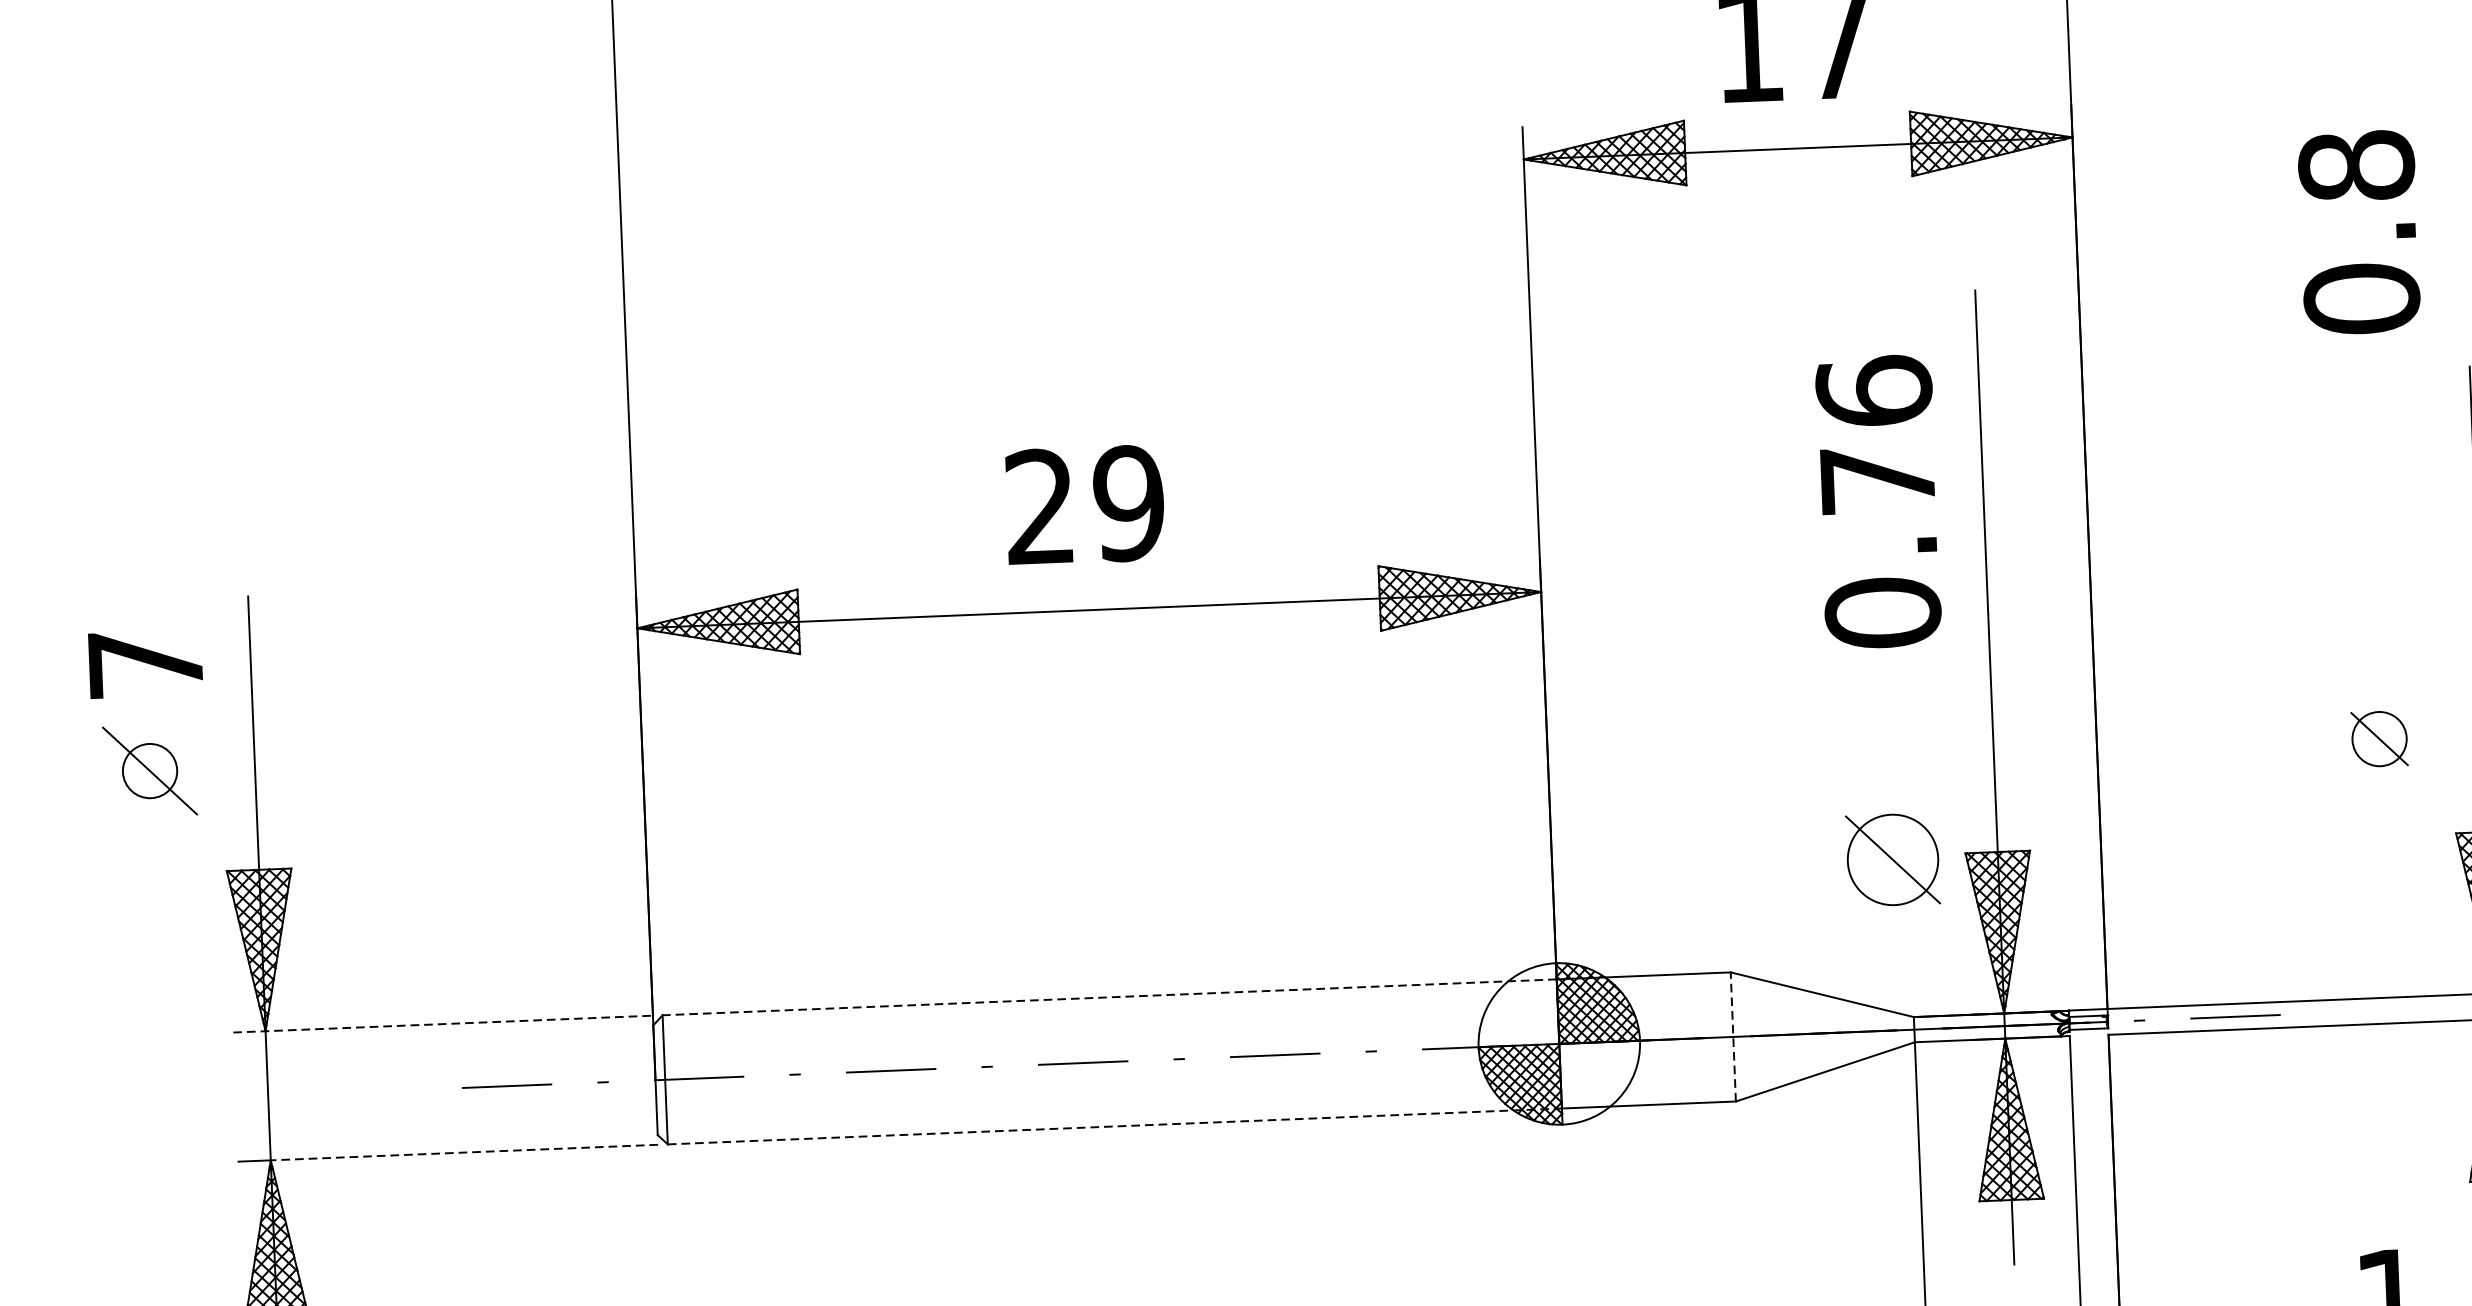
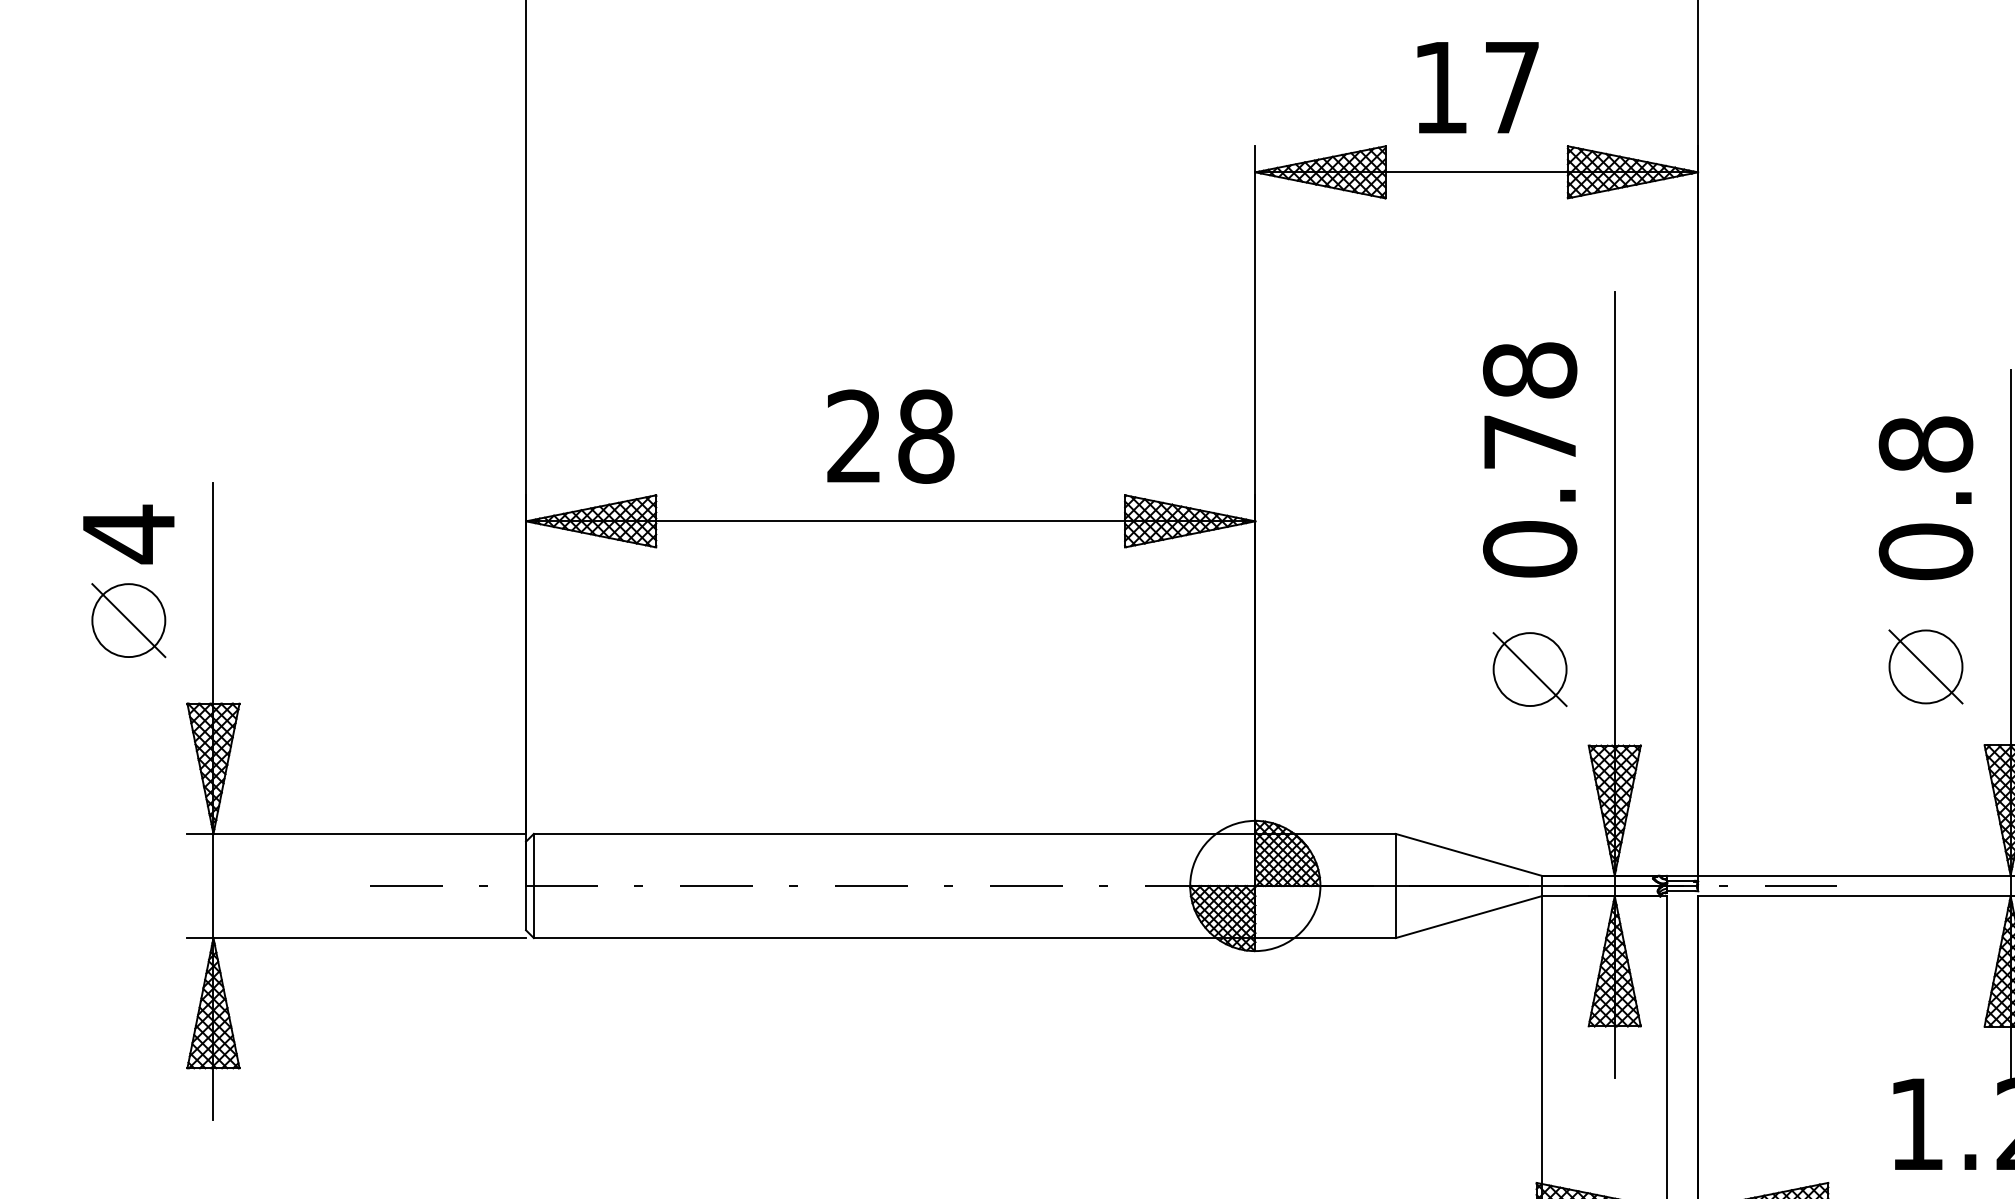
text: (2358, 232) -> (1925, 498), moved
text: (1873, 390) -> (1529, 369), 0.76 -> 0.78
text: (1128, 503) -> (925, 436), 29 -> 28
text: (145, 664) -> (128, 534), 7 -> 4
part: (2378, 738) -> (1925, 666), size x1.67
circle: (149, 770) -> (128, 620), size x1.67
part: (1892, 859) -> (1529, 669), moved
line: (1109, 996) -> (894, 833), dashed -> solid
line: (444, 1023) -> (357, 833), dashed -> solid
line: (1733, 1036) -> (1395, 885), dashed -> solid
line: (1114, 1126) -> (894, 938), dashed -> solid
line: (464, 1153) -> (369, 938), dashed -> solid

